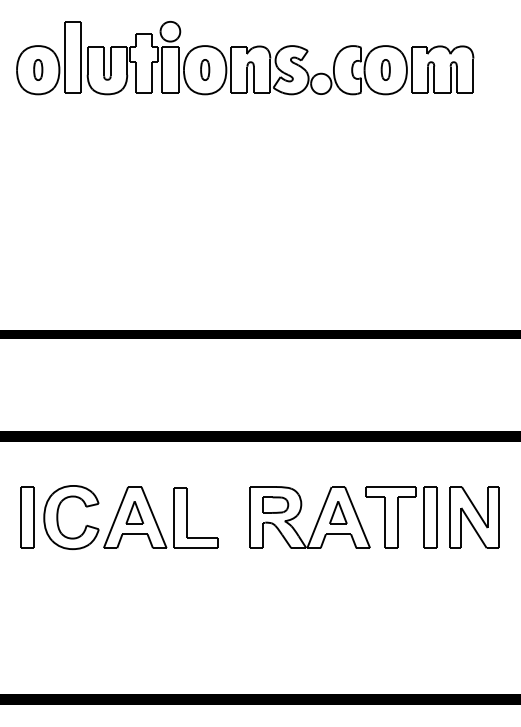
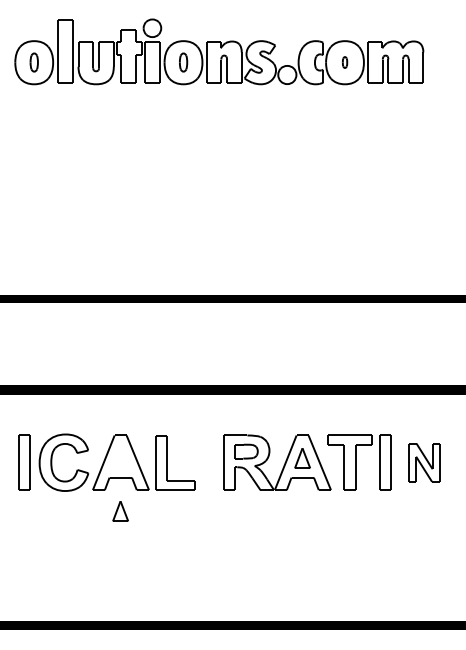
part: (385, 69) -> (344, 62), size x0.6
part: (134, 512) -> (120, 511), moved
part: (474, 517) -> (424, 462), size x0.7

